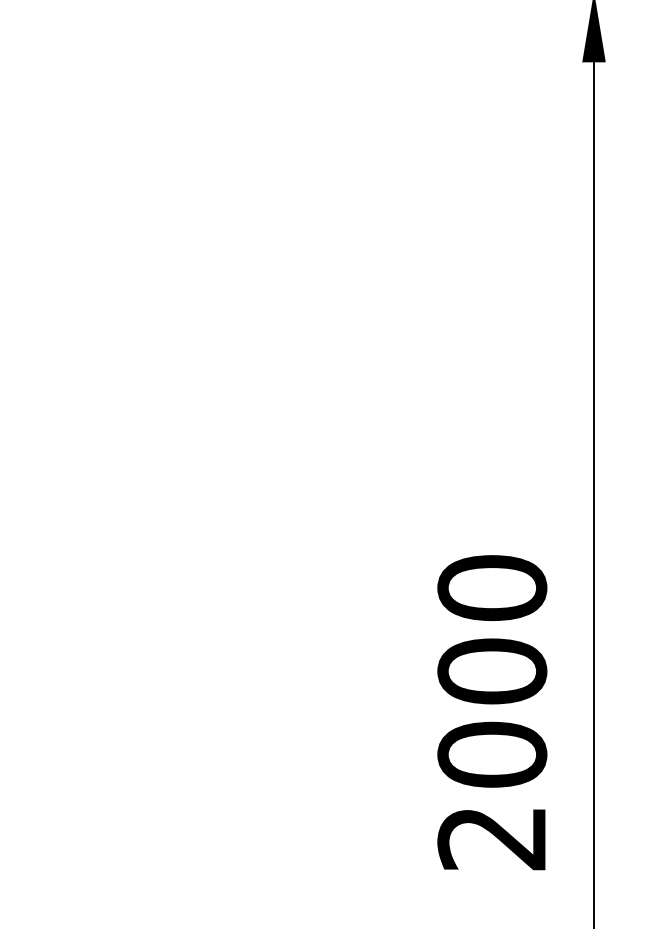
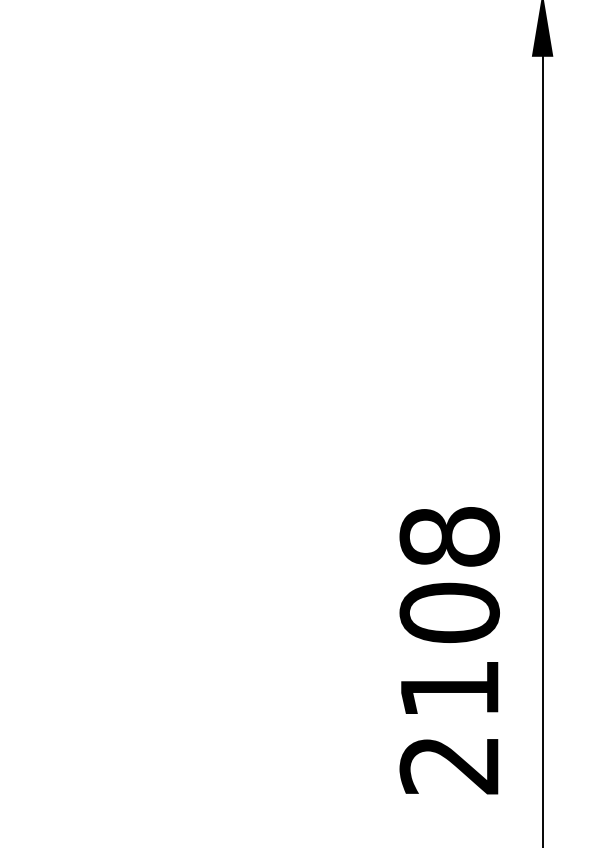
text: (492, 670) -> (449, 612), 2000 -> 2108

